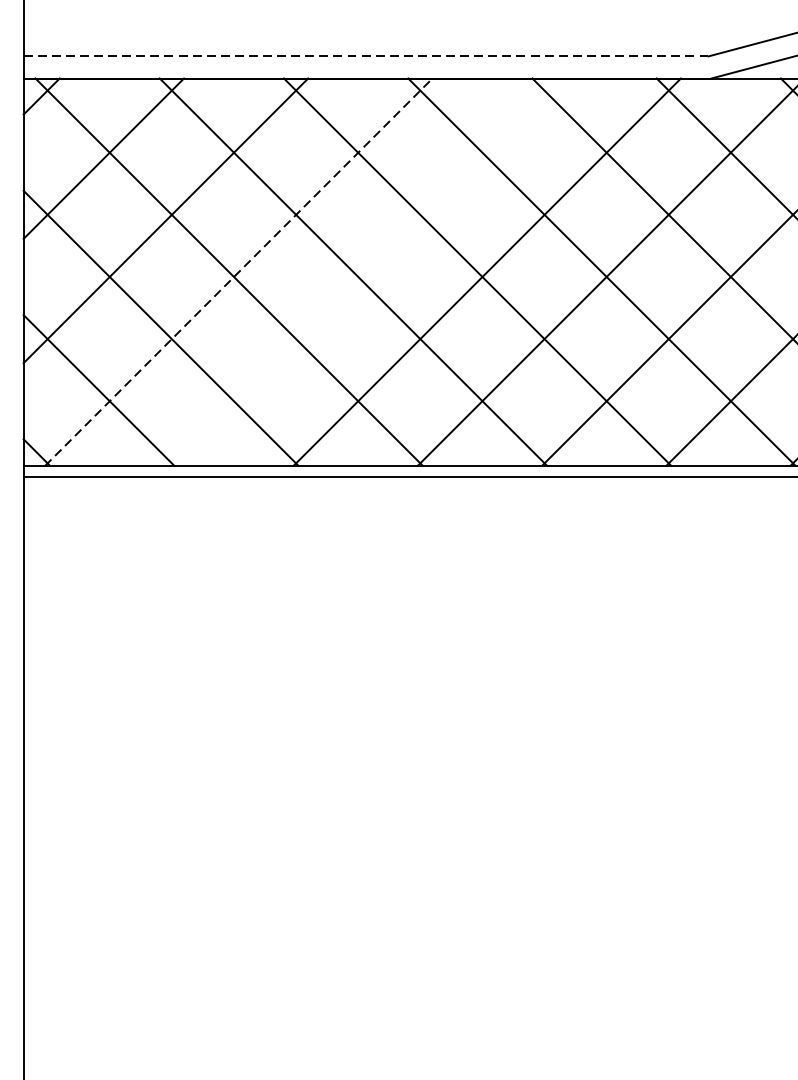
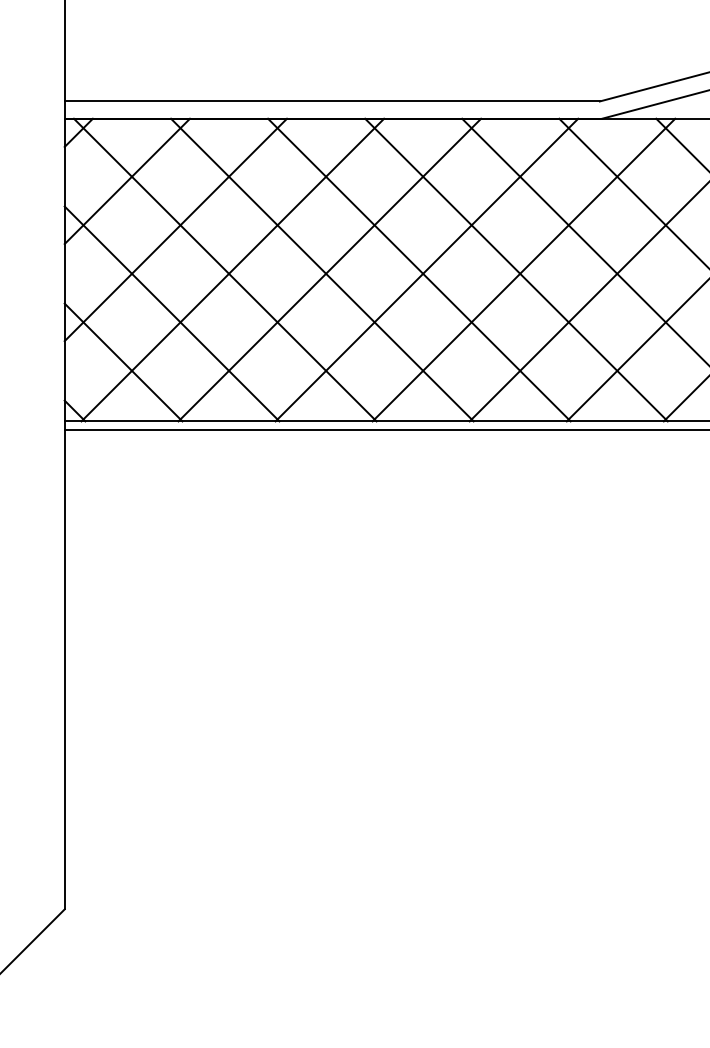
line: (366, 56) -> (332, 101), dashed -> solid
line: (362, 271) -> (329, 269), added
line: (238, 272) -> (232, 270), dashed -> solid

